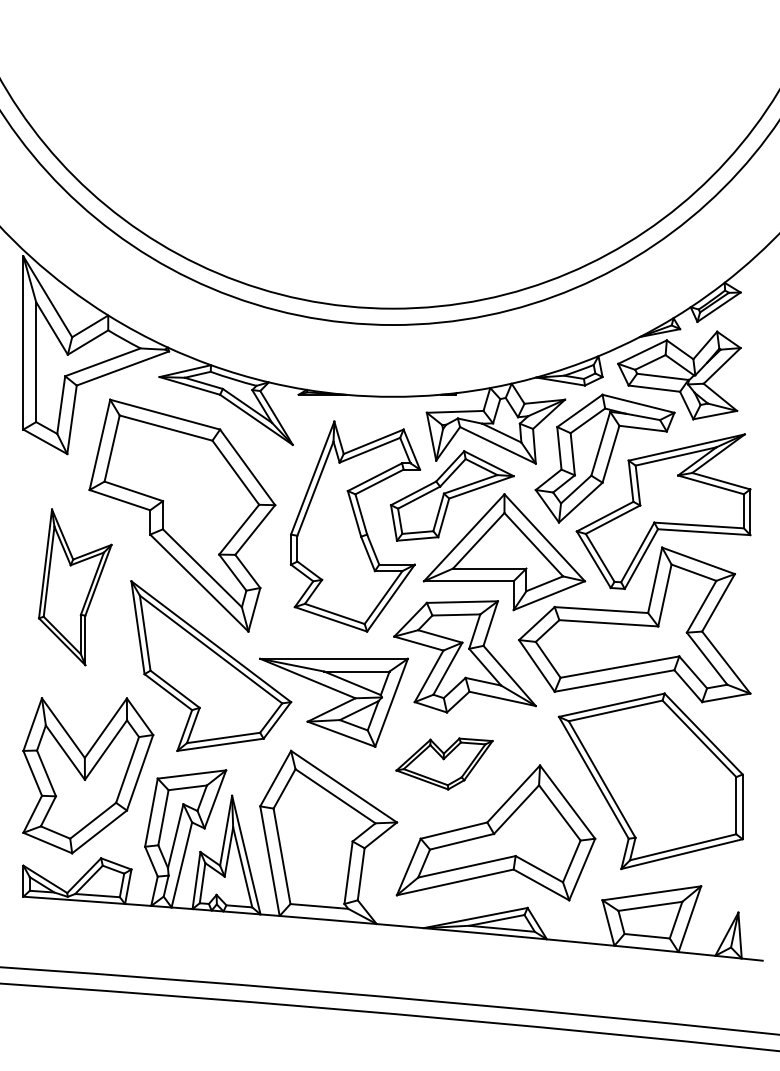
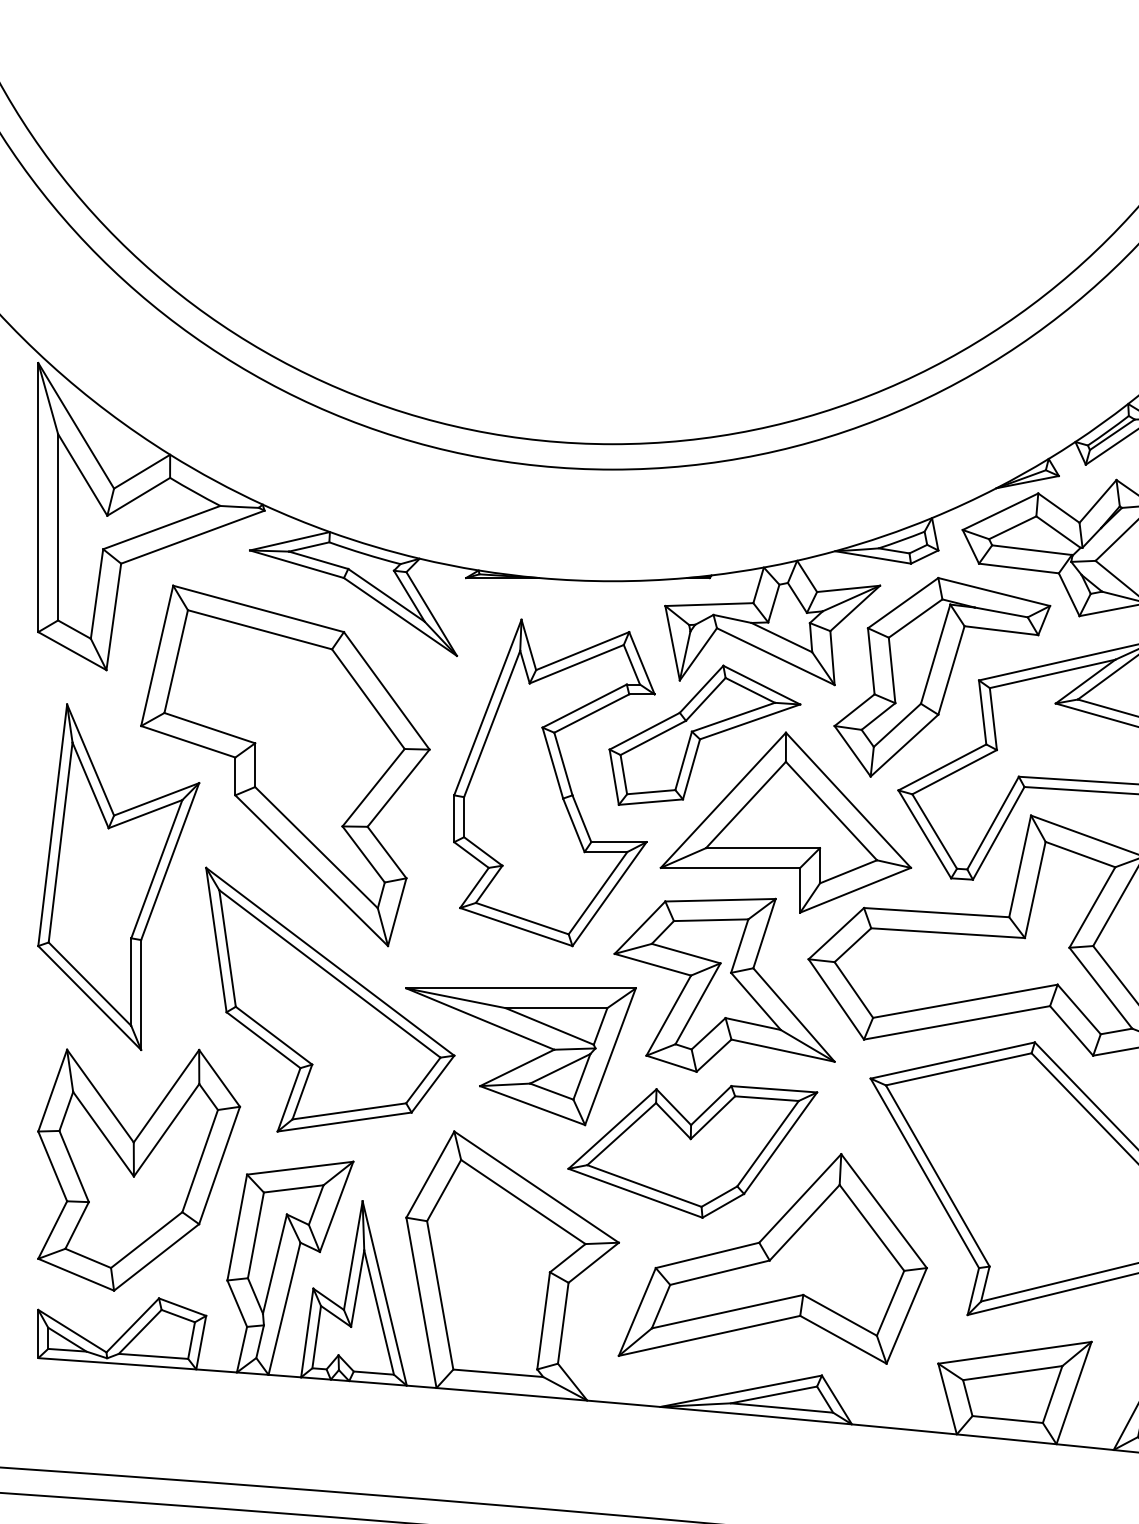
part: (75, 587) -> (119, 877), size x1.43
part: (444, 763) -> (692, 1151), size x1.67

